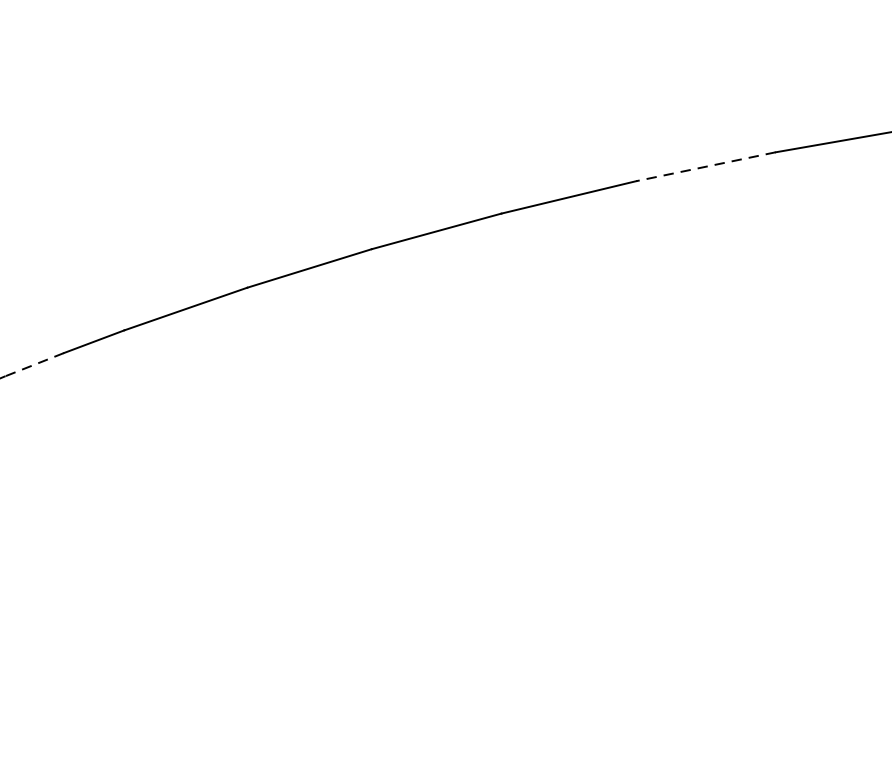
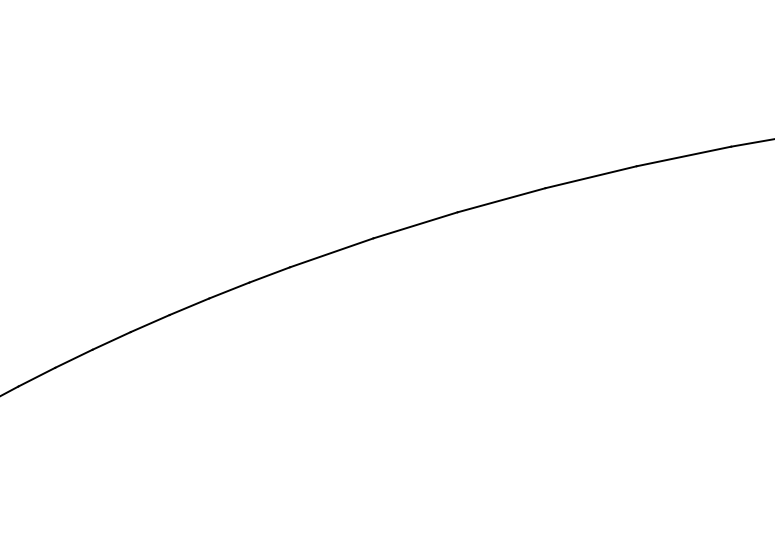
line: (705, 166) -> (683, 156), dashed -> solid
line: (34, 364) -> (229, 290), dashed -> solid

